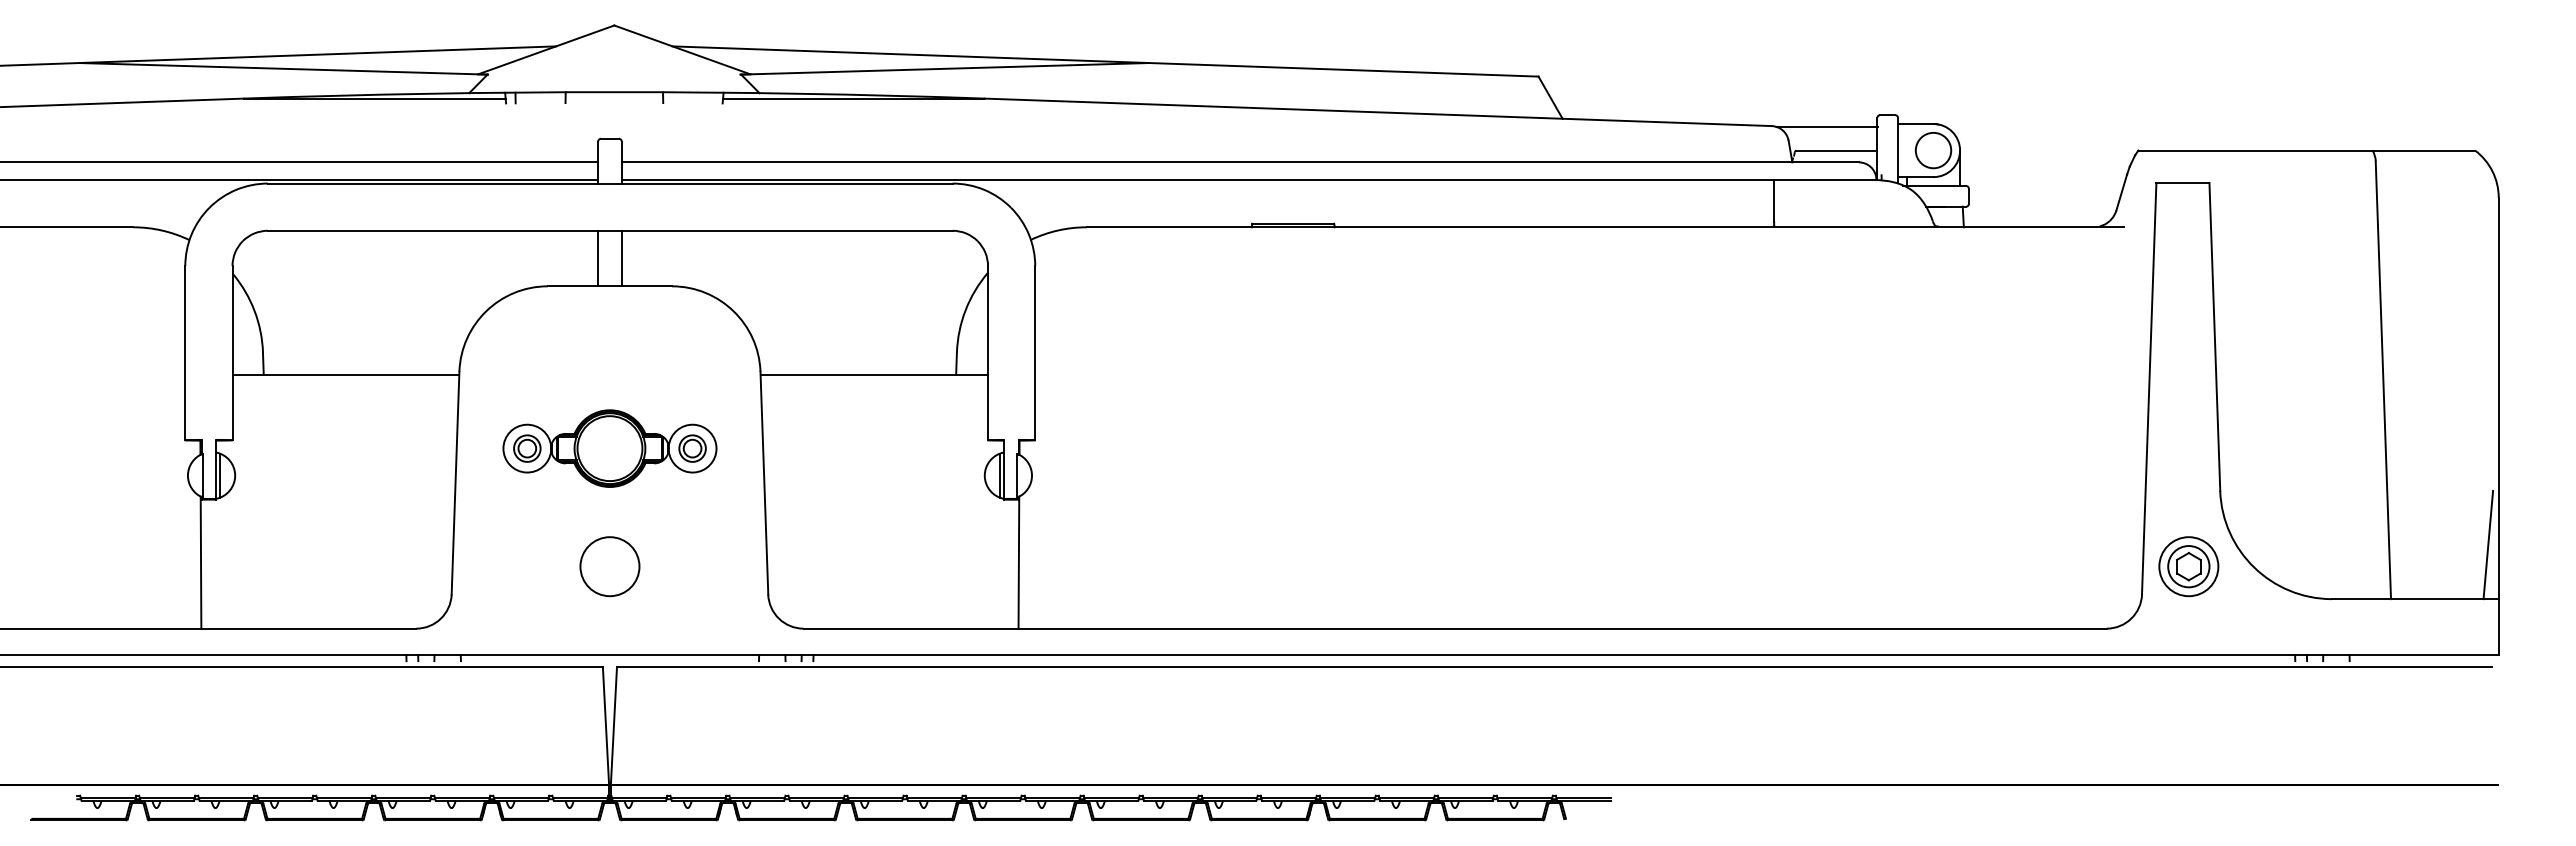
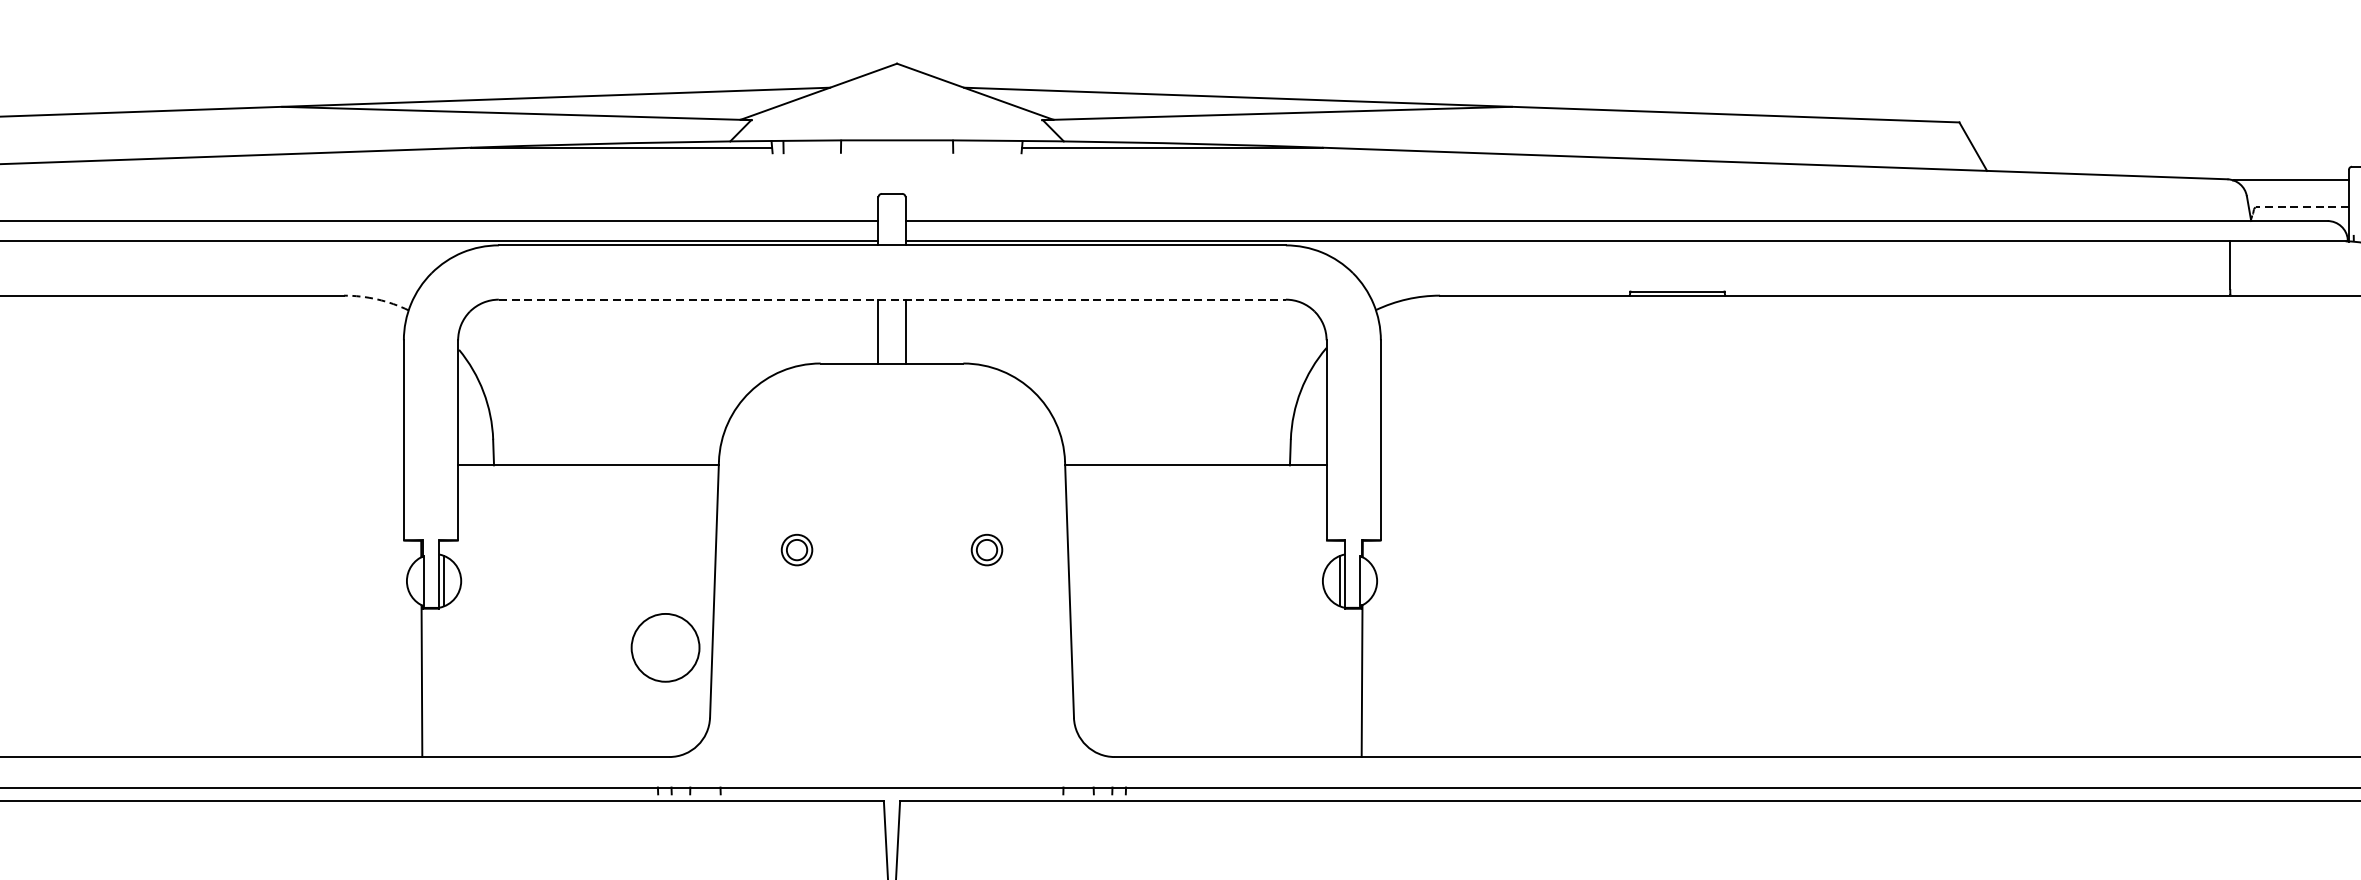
line: (1836, 150) -> (2301, 207), solid -> dashed
arc: (162, 230) -> (377, 299), solid -> dashed
line: (610, 230) -> (892, 299), solid -> dashed
part: (609, 448) -> (891, 549), removed
circle: (609, 566) -> (665, 647), moved

